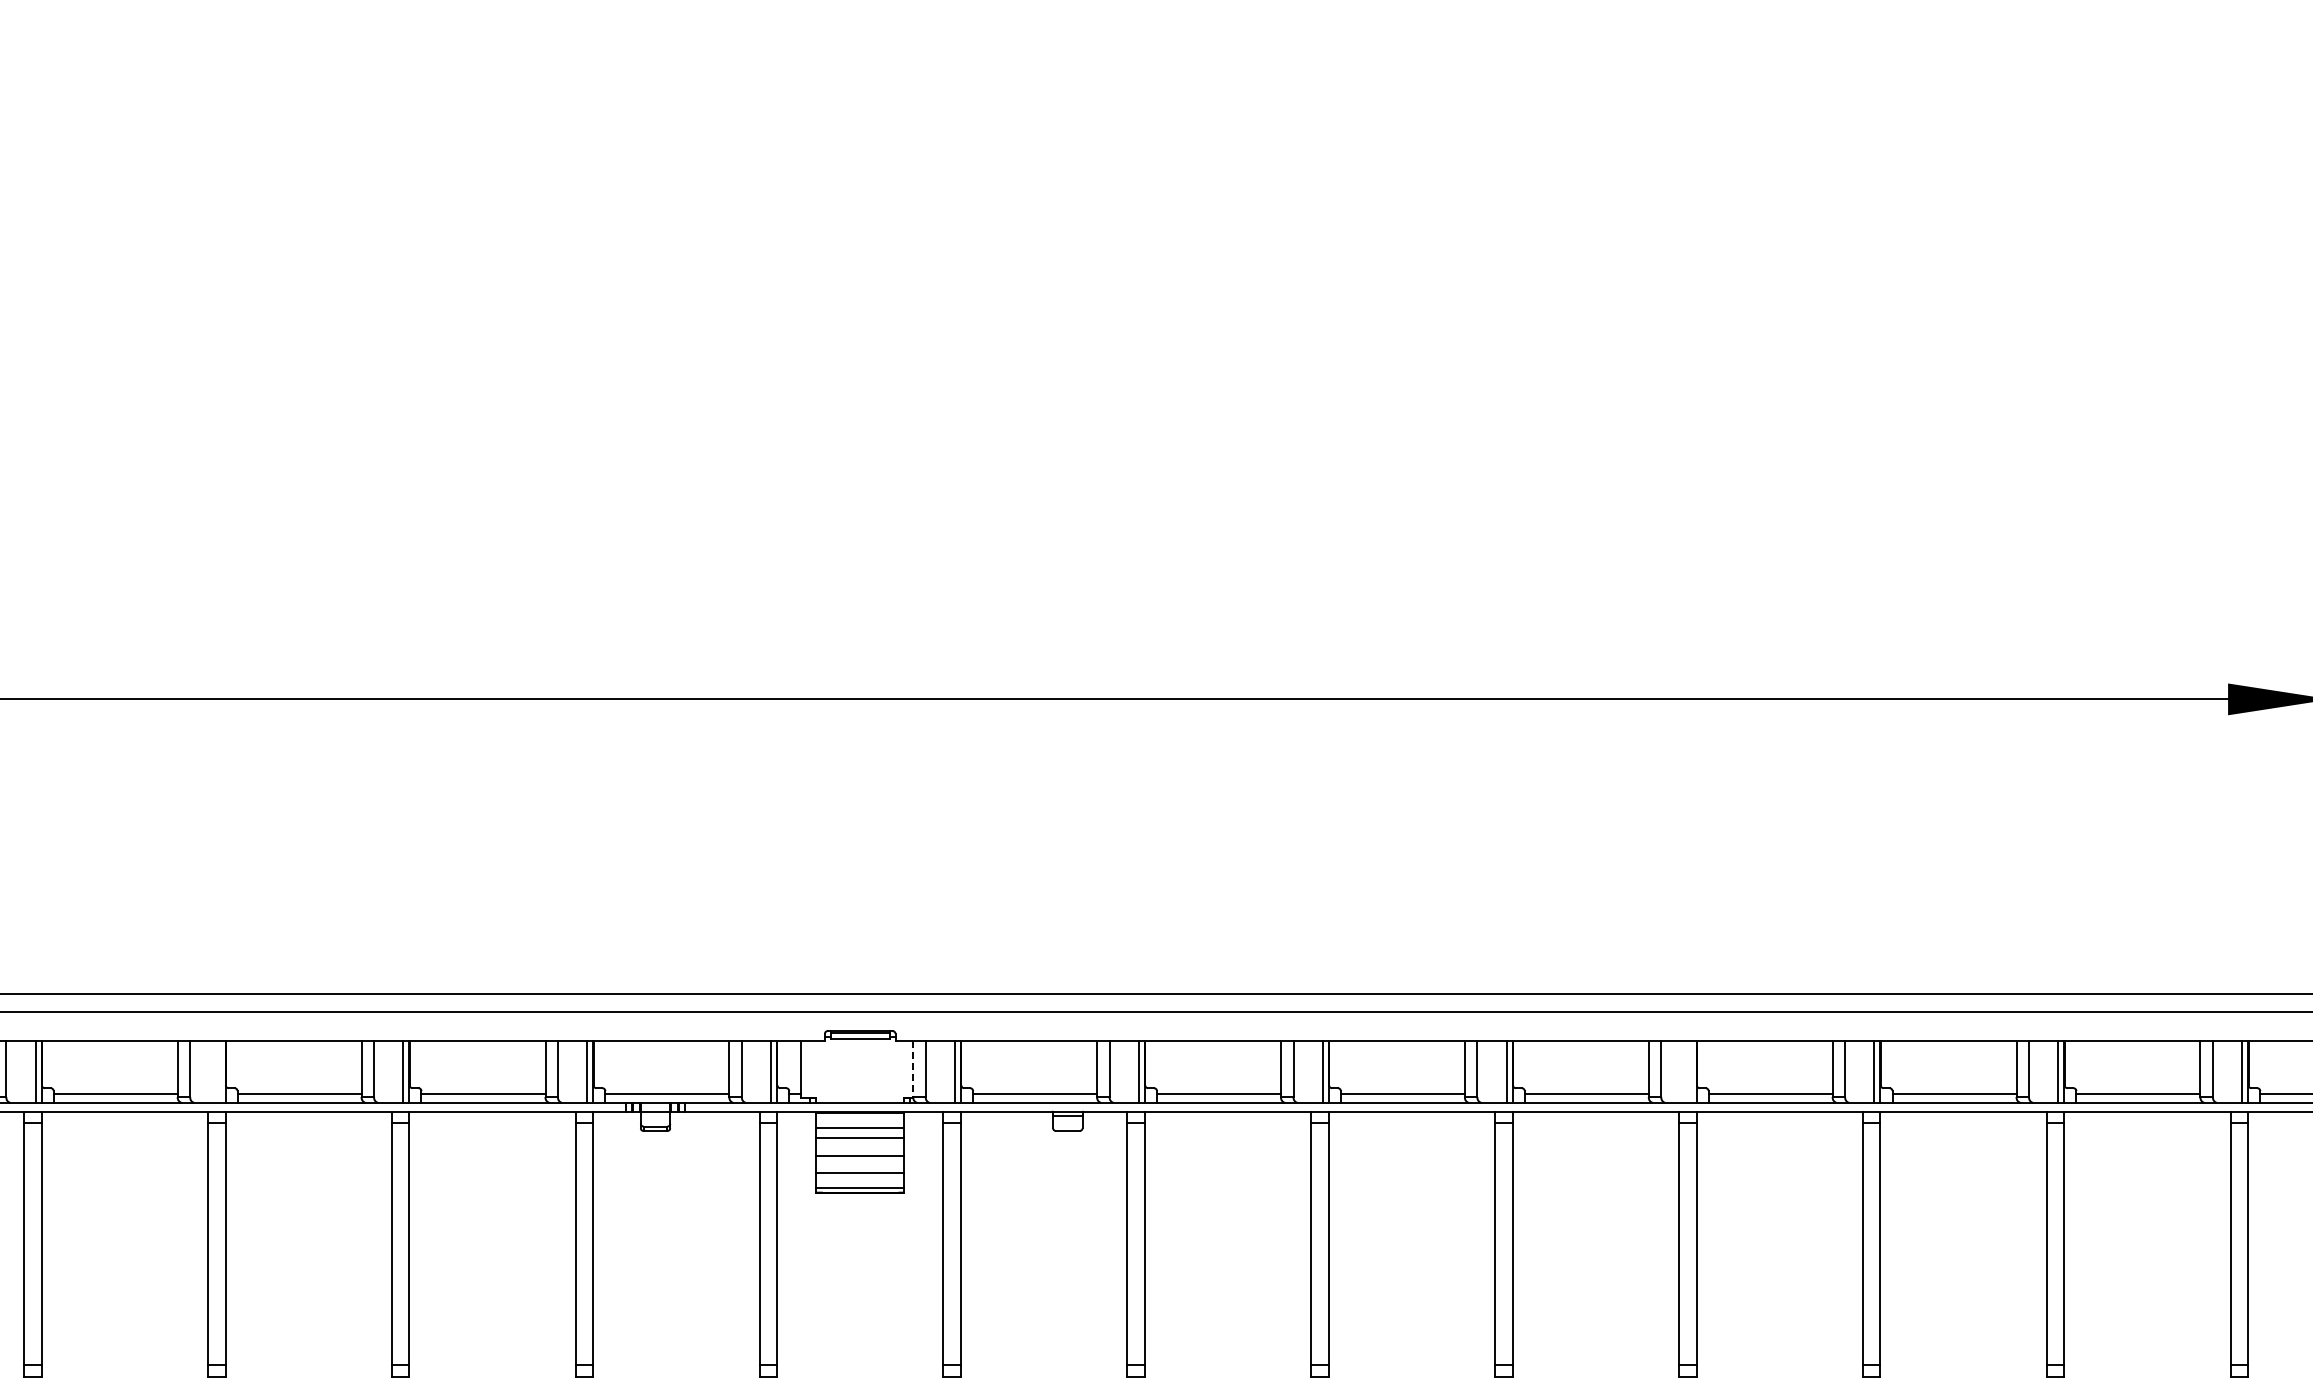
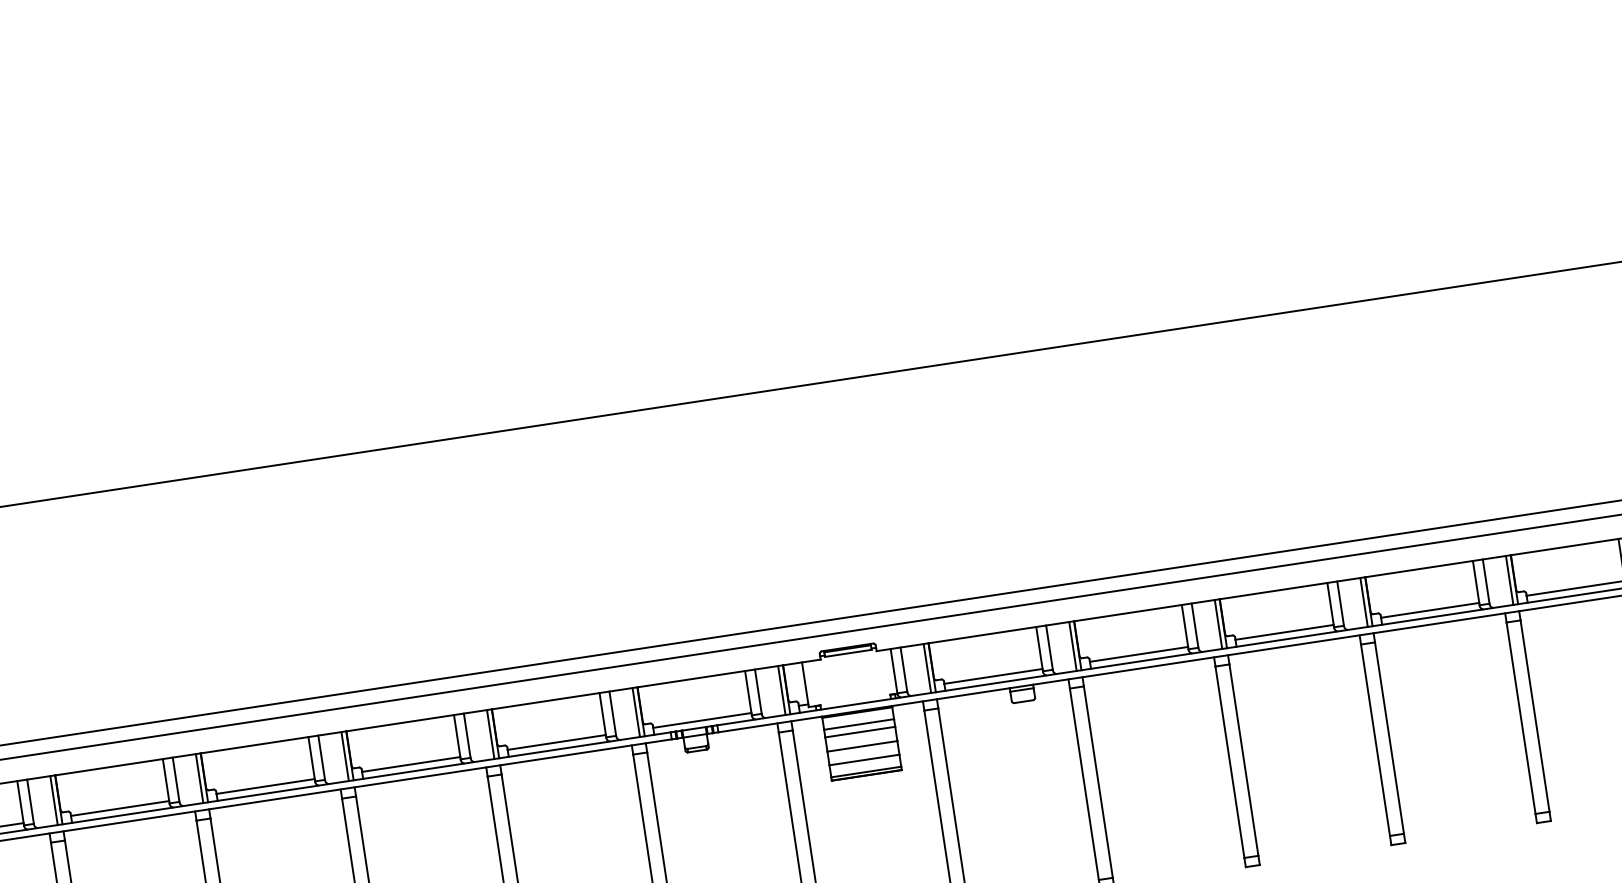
line: (913, 1069) -> (894, 671), dashed -> solid
line: (219, 1071) -> (345, 756), added
line: (1690, 1071) -> (1509, 580), added

